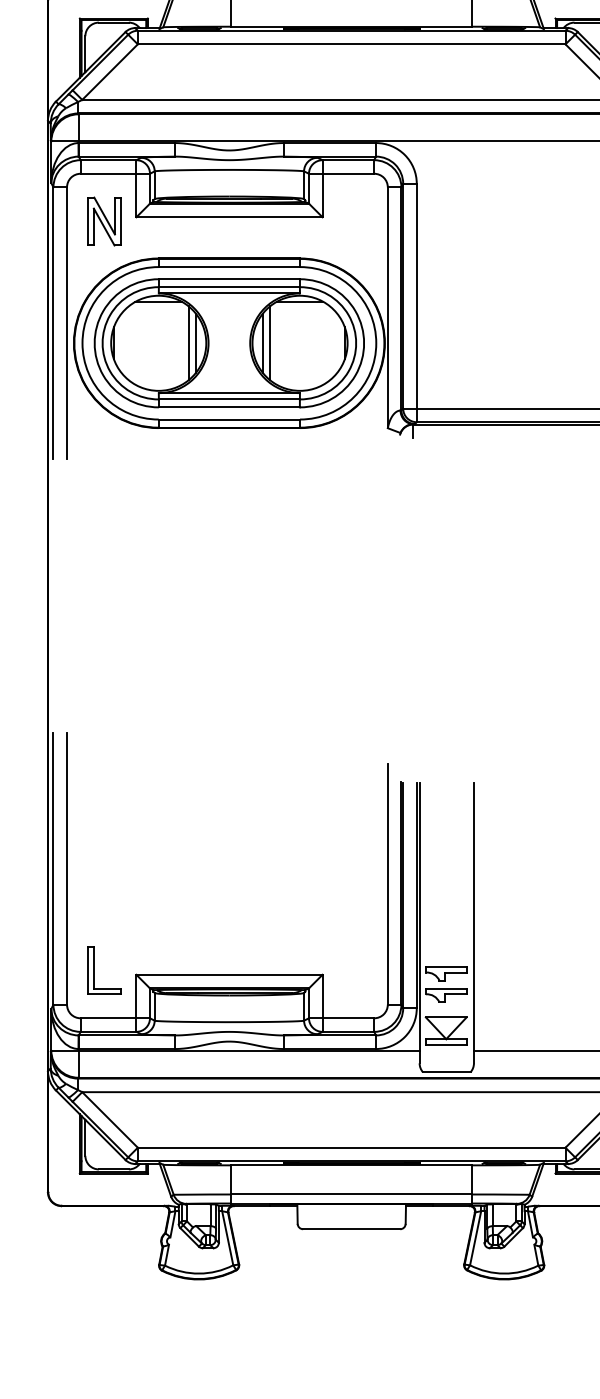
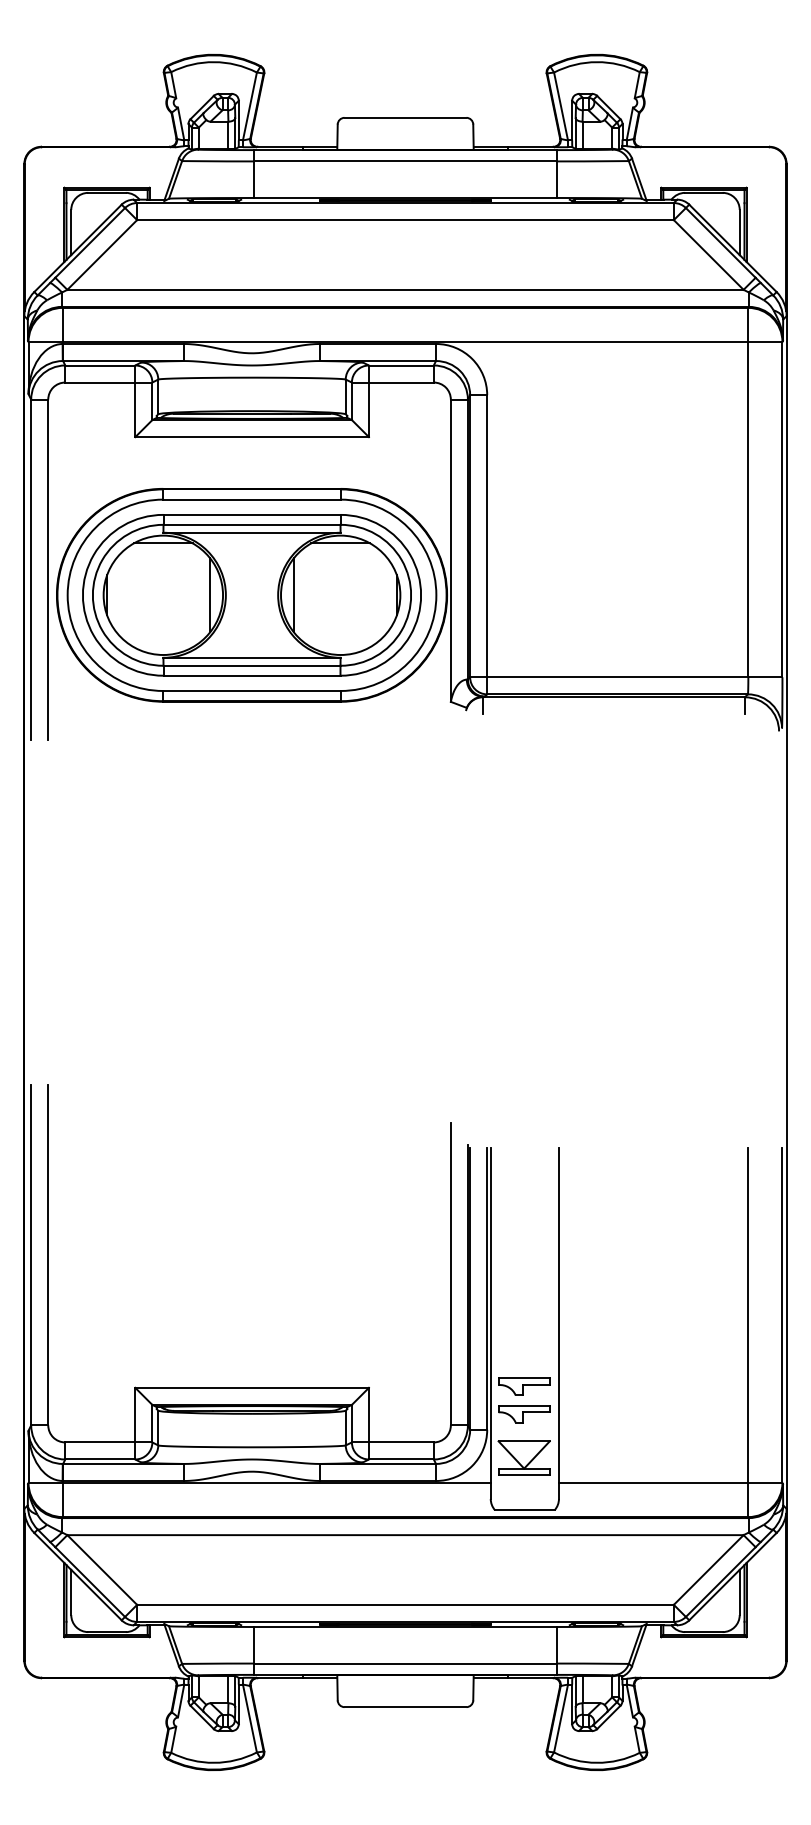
part: (104, 221) -> (95, 442), removed
line: (188, 342) -> (200, 594), removed
line: (270, 342) -> (303, 594), removed
part: (94, 969) -> (82, 1381), removed

